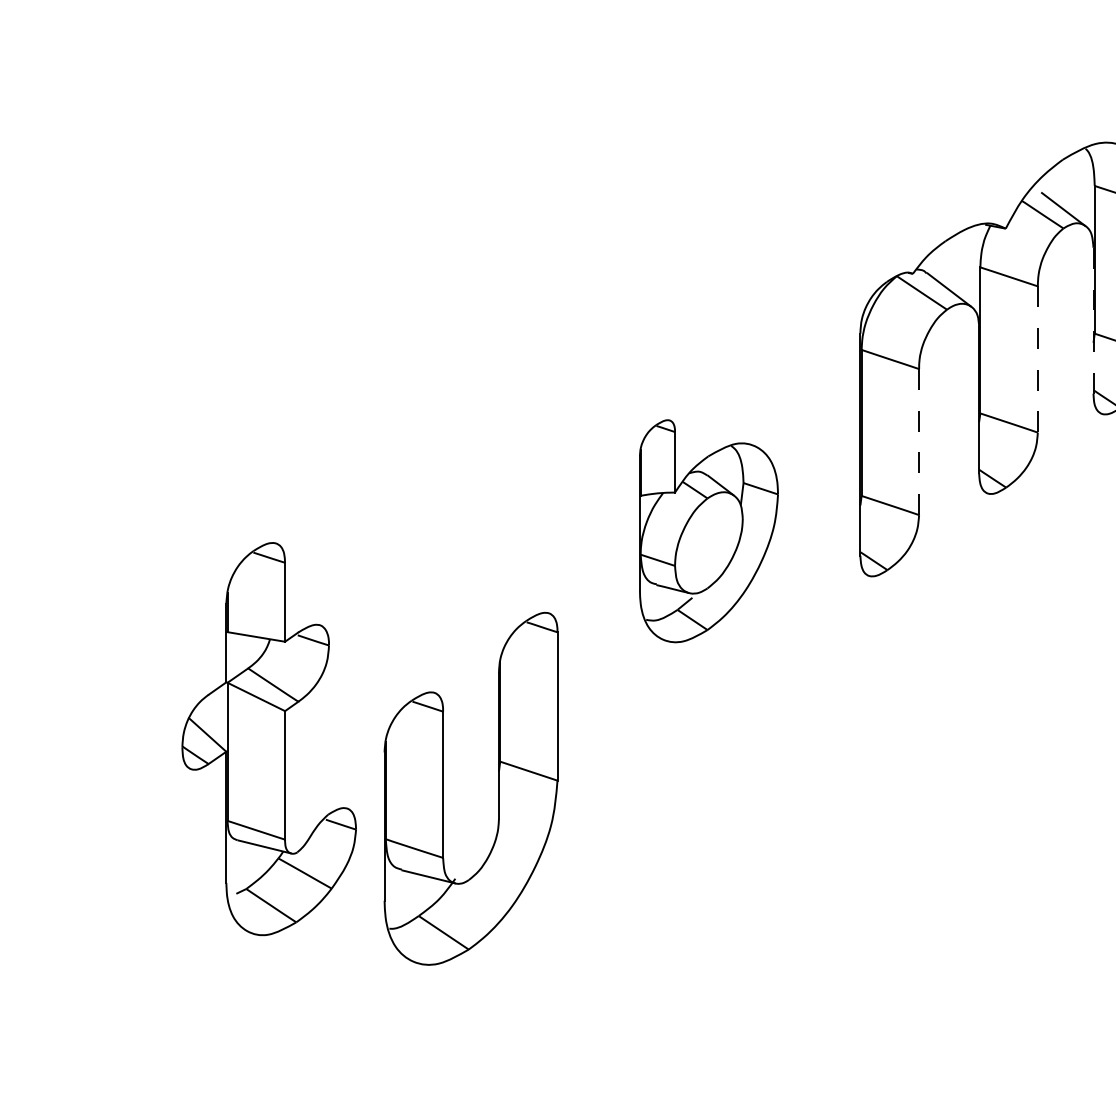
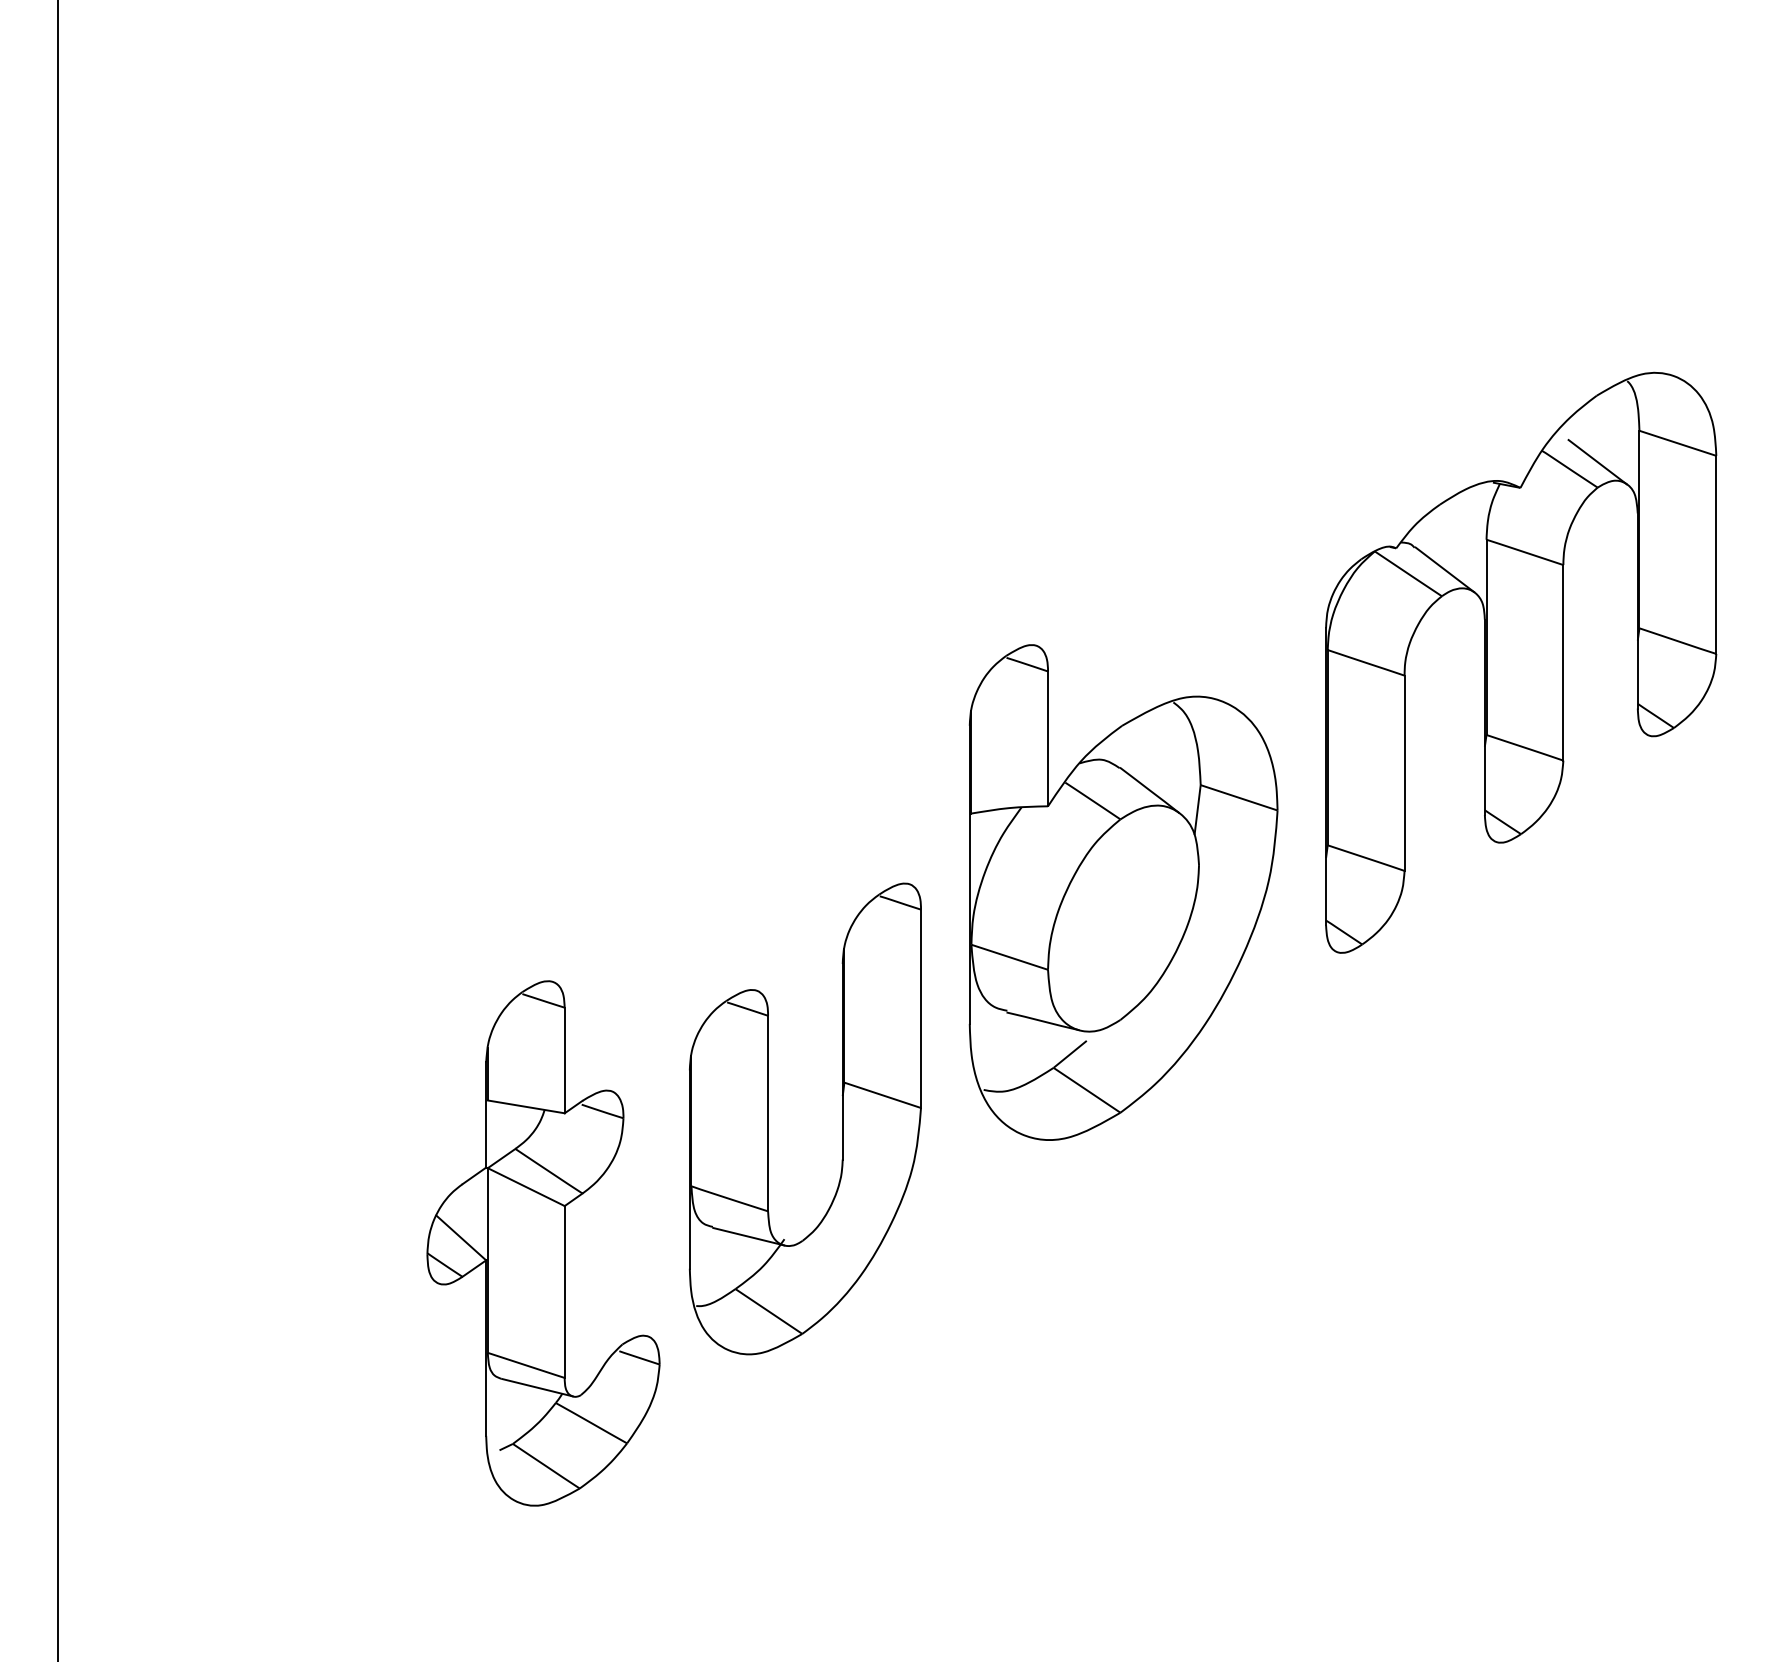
line: (1093, 320) -> (1637, 610), dashed -> solid
line: (1037, 359) -> (1563, 662), dashed -> solid
line: (919, 442) -> (1404, 773), dashed -> solid
part: (708, 531) -> (1123, 892), size x1.67
part: (269, 739) -> (543, 1243), moved
part: (443, 788) -> (768, 1118), moved

